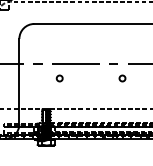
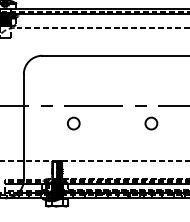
circle: (59, 77) -> (73, 122), size x1.6
circle: (122, 77) -> (151, 122), size x1.6

